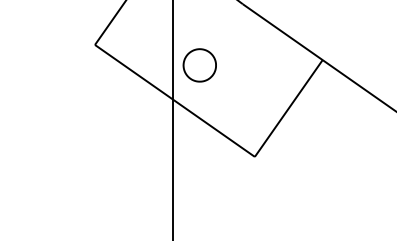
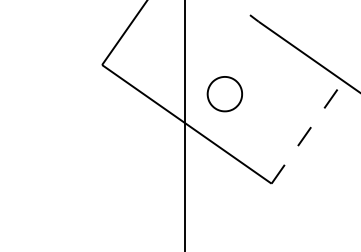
part: (199, 65) -> (224, 94), moved
line: (289, 108) -> (308, 132), solid -> dashed

